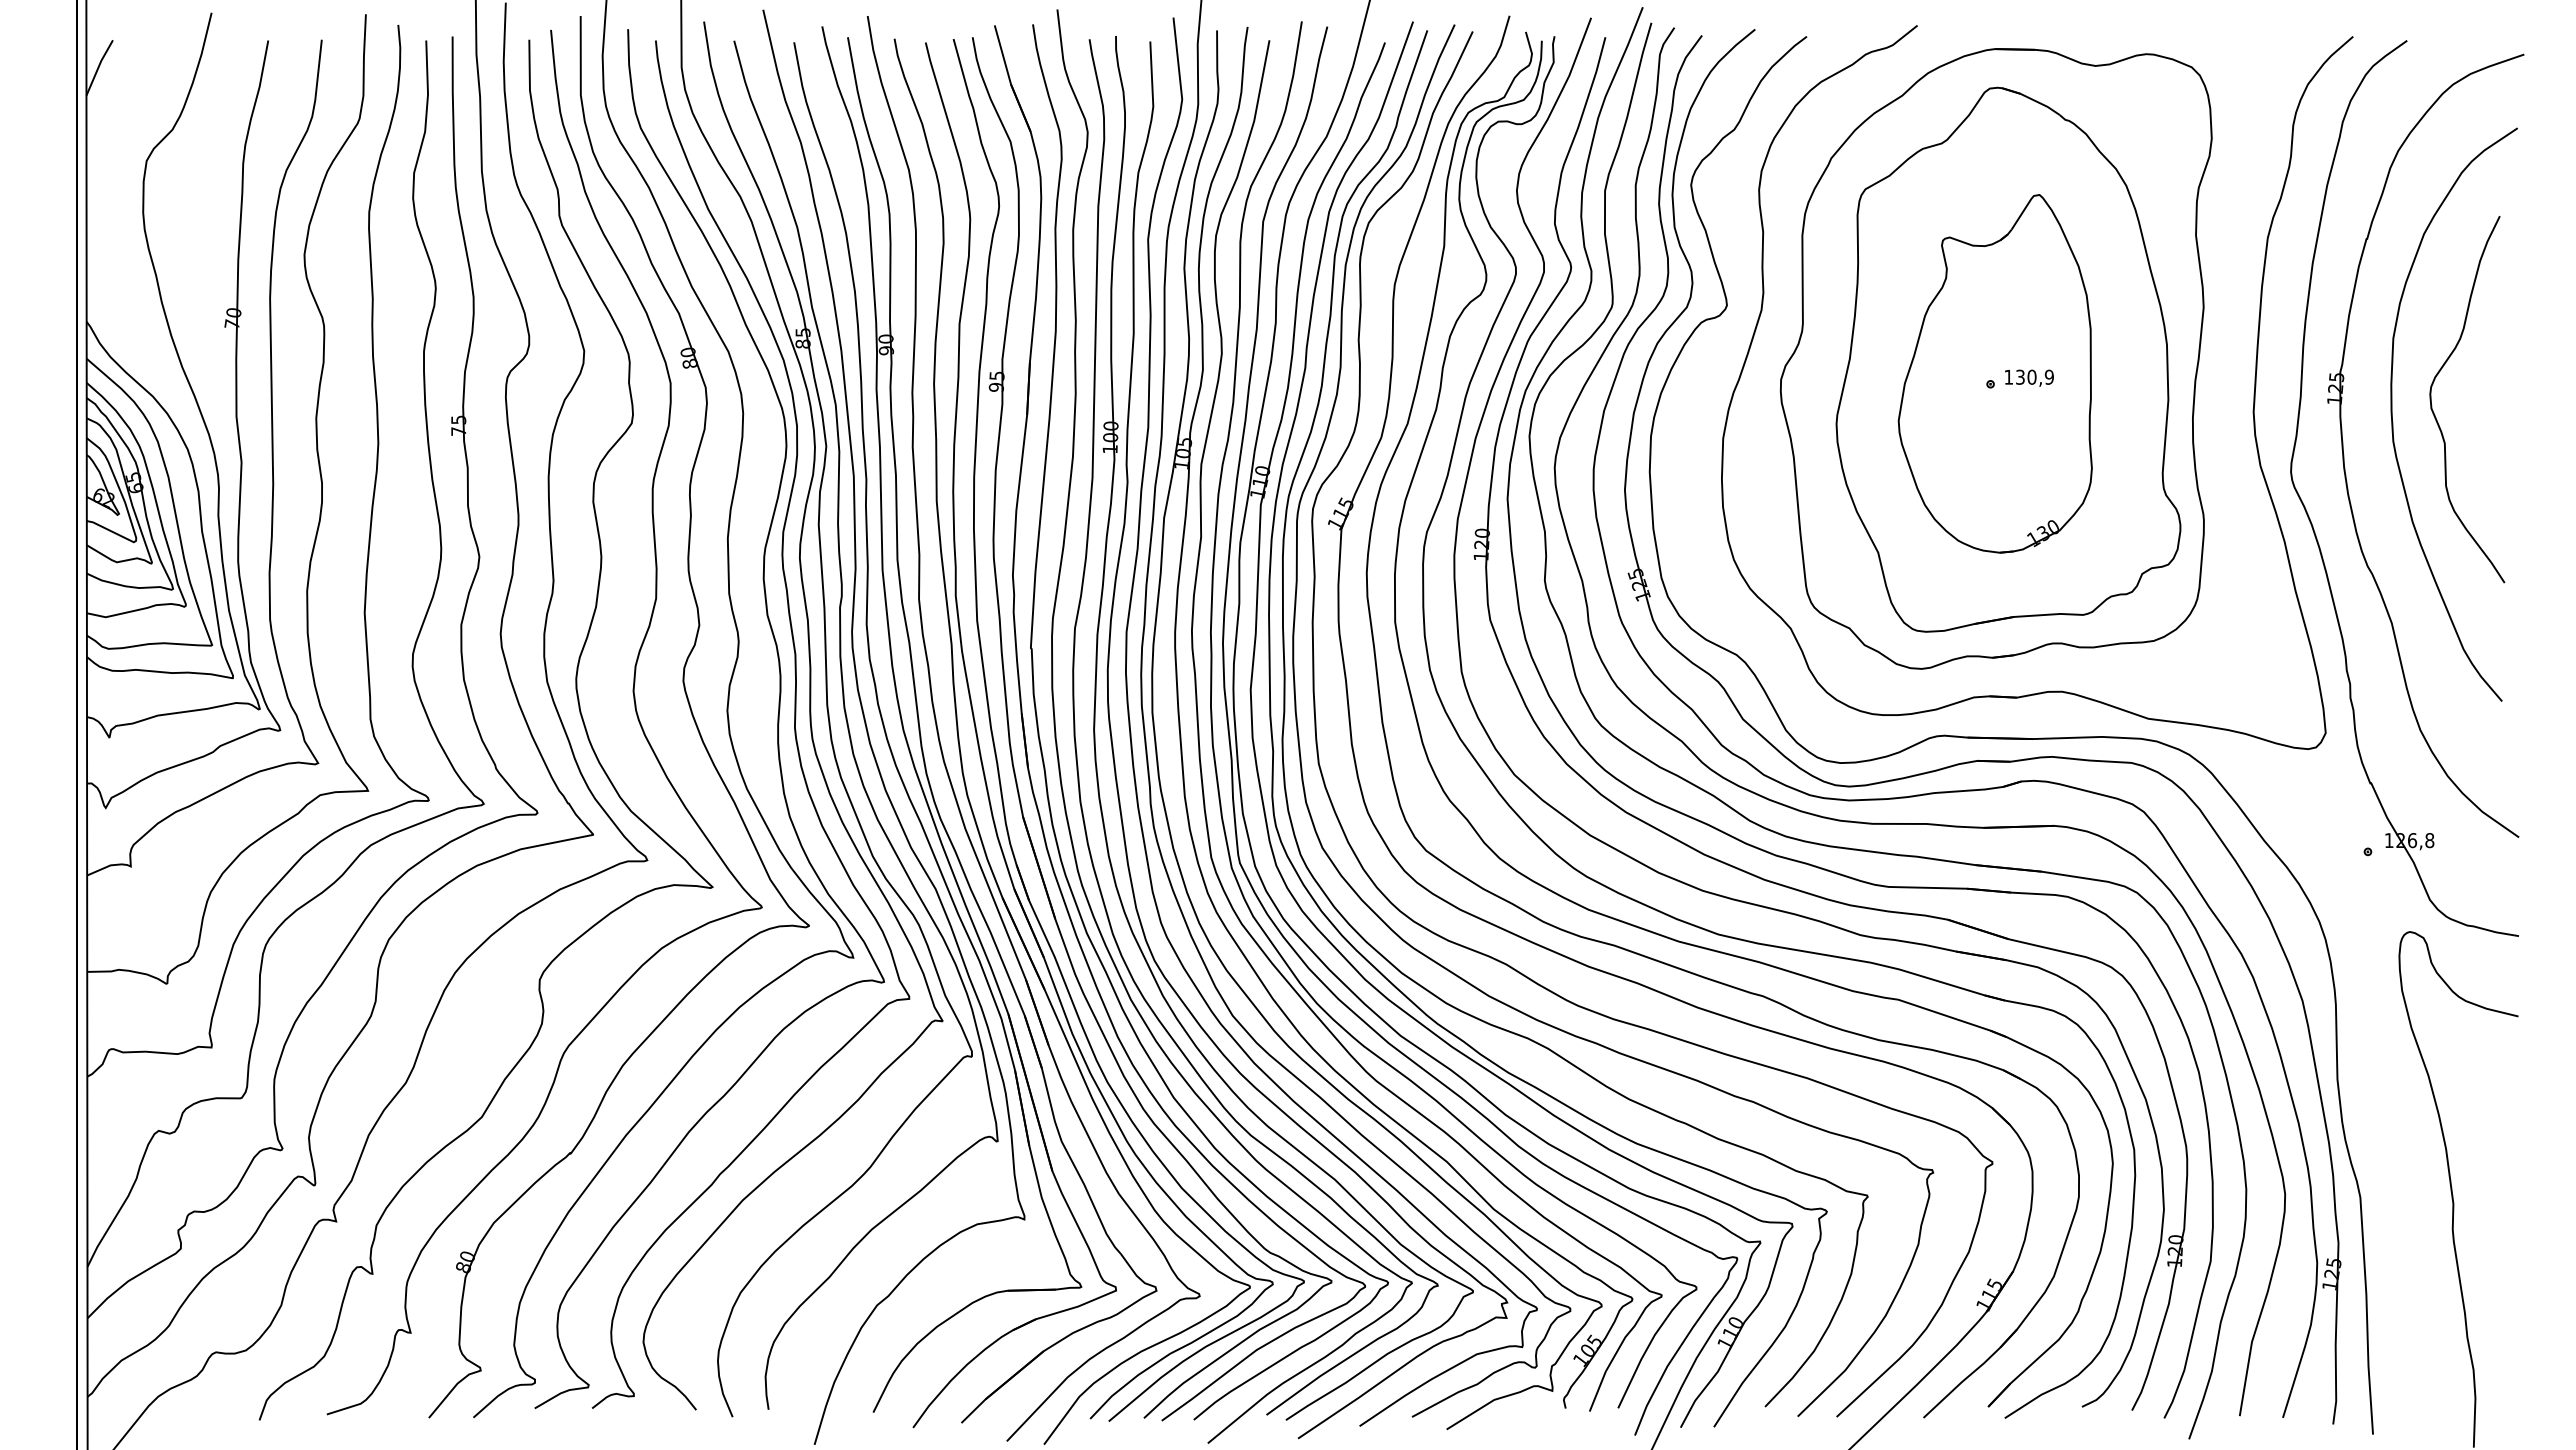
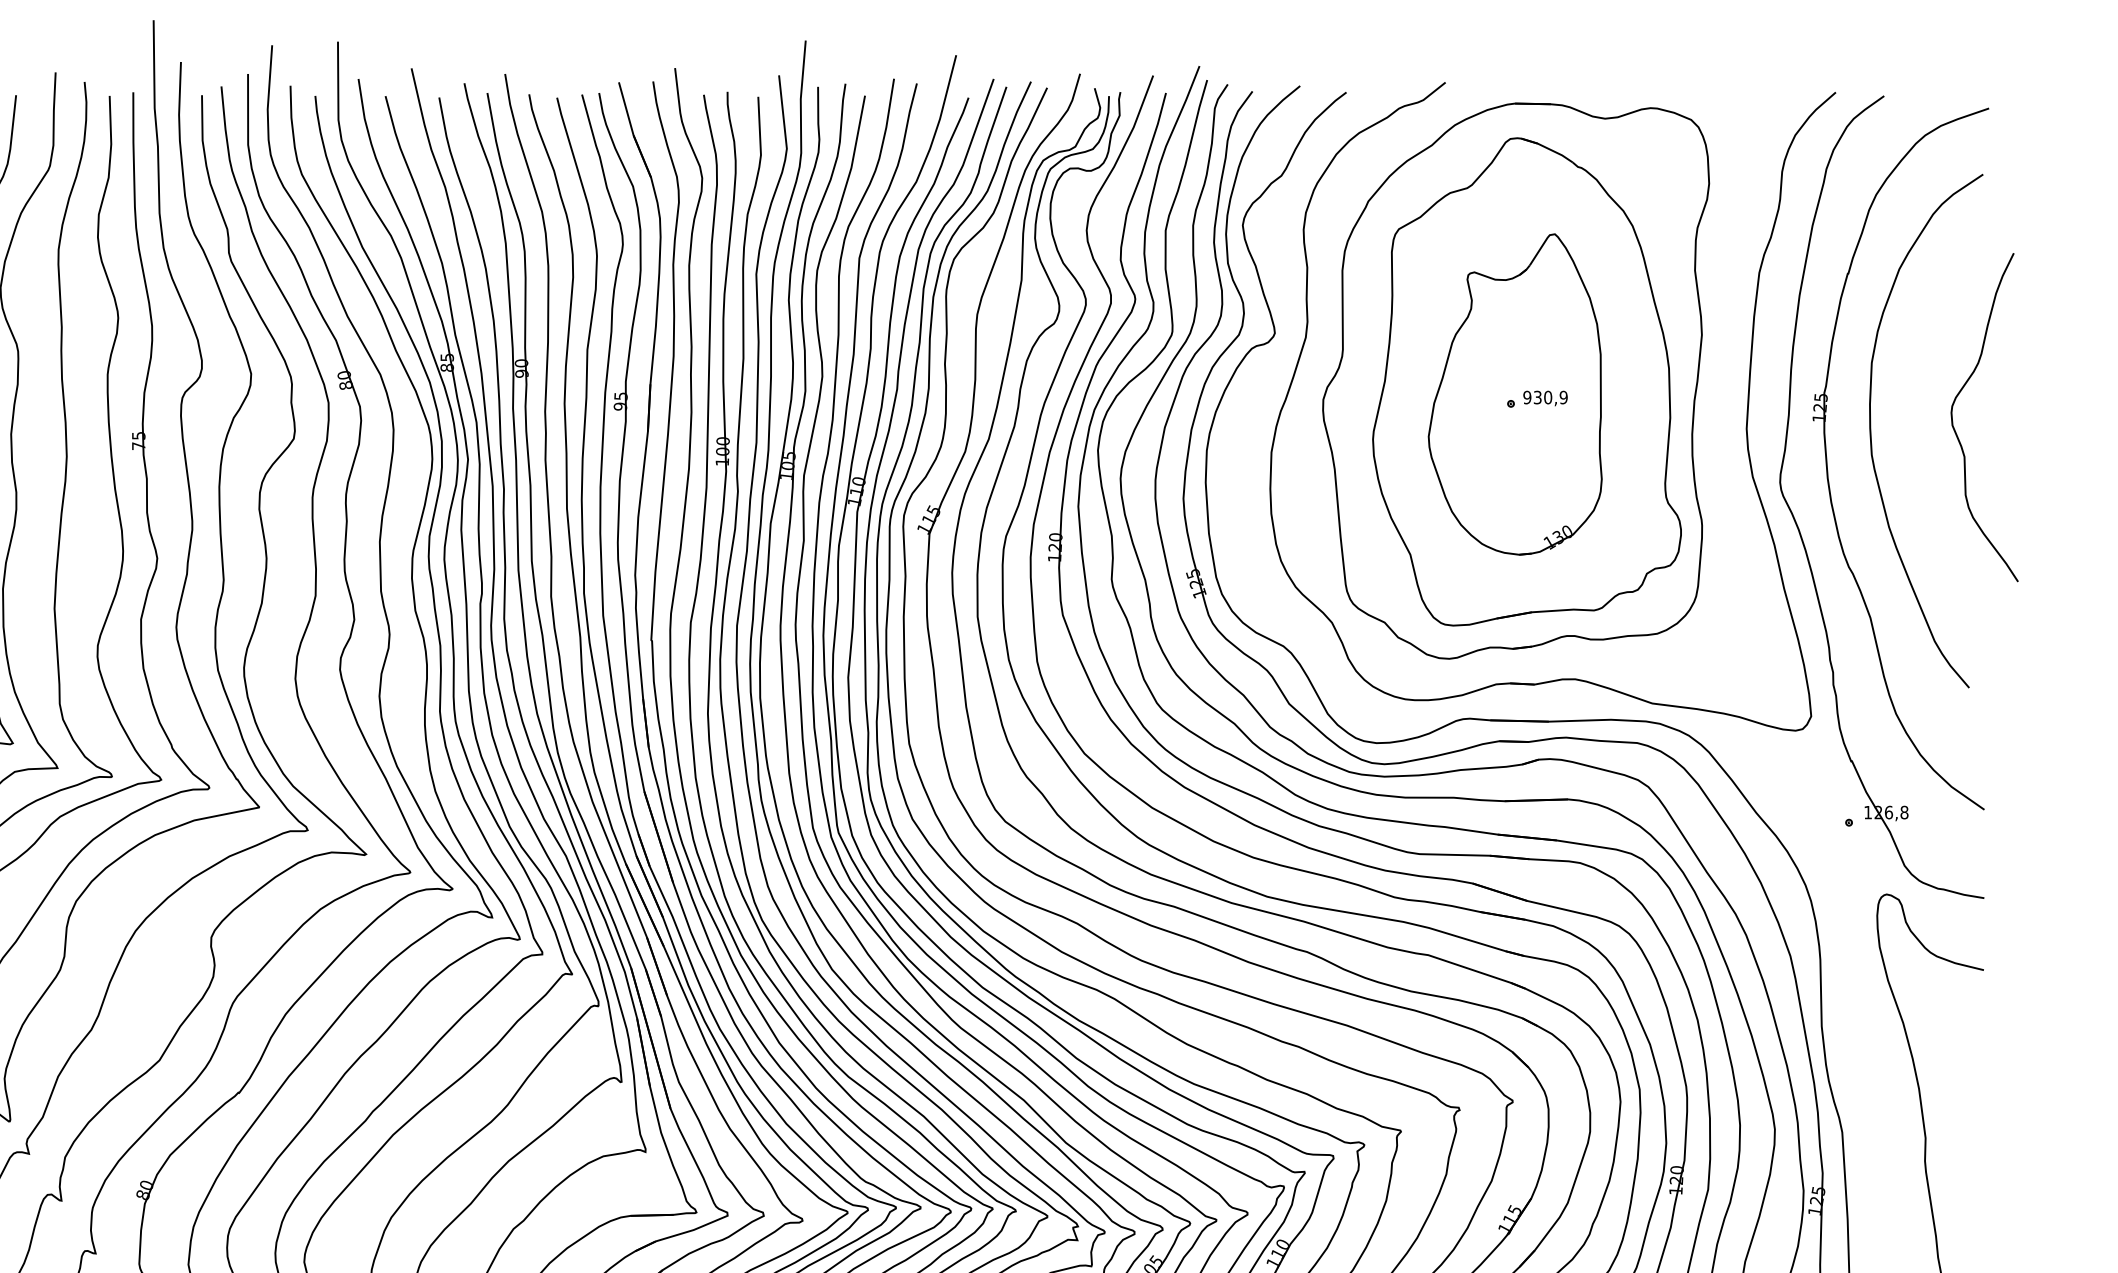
text: (2008, 376) -> (1527, 396), 130,9 -> 930,9
curve: (2434, 412) -> (1955, 429), moved

